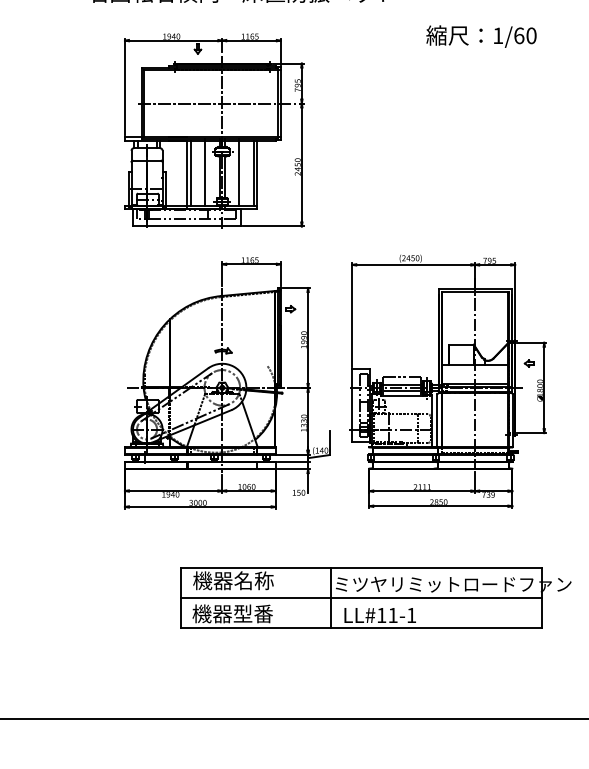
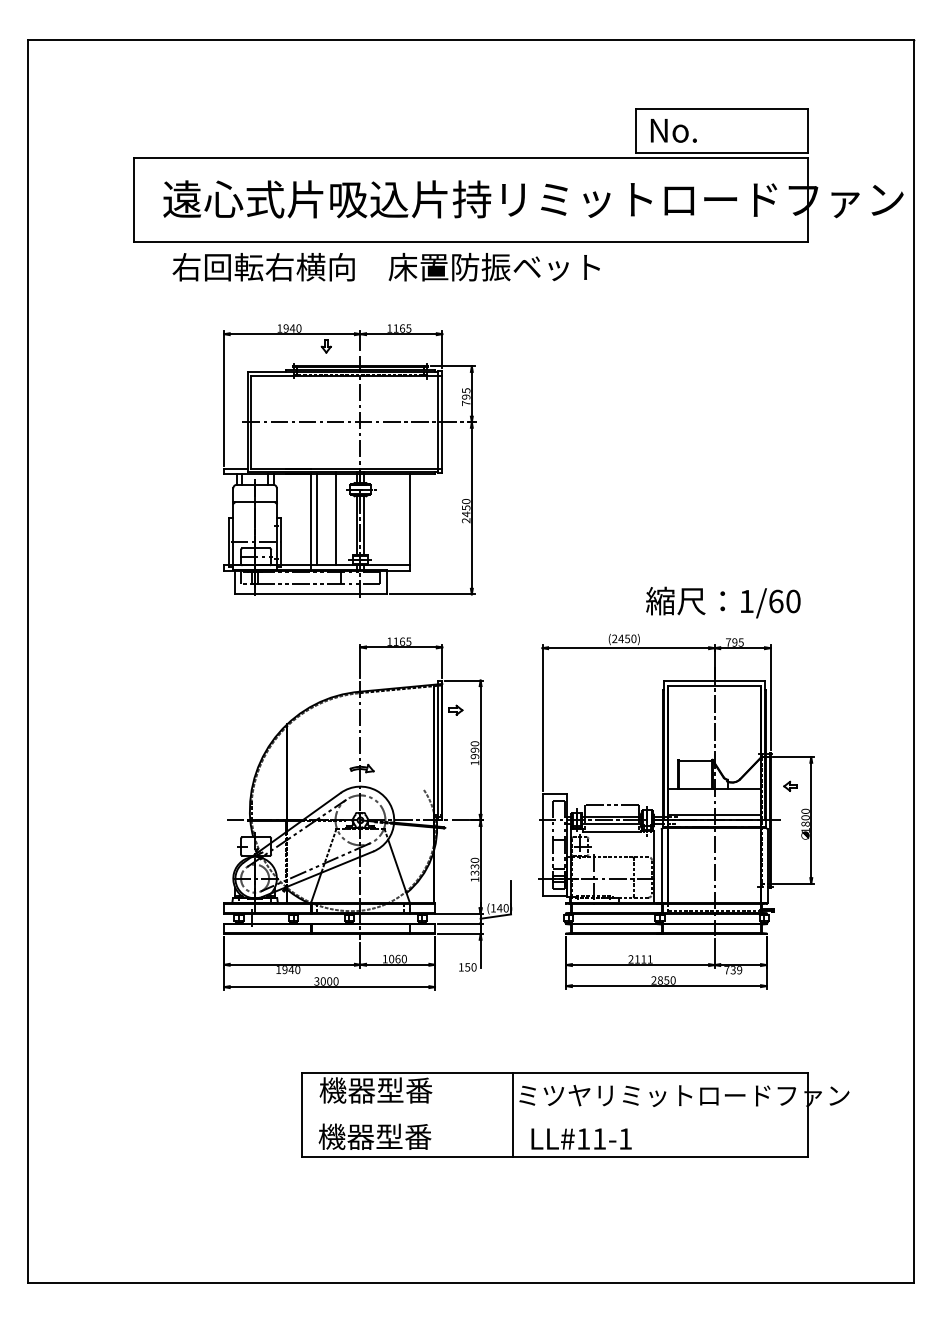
text: (481, 36) -> (723, 602), moved
line: (239, 172) -> (384, 518), removed
line: (253, 172) -> (404, 519), removed
text: (253, 580) -> (404, 1090), 機器名称 -> 機器型番
line: (361, 597) -> (555, 1114), removed

